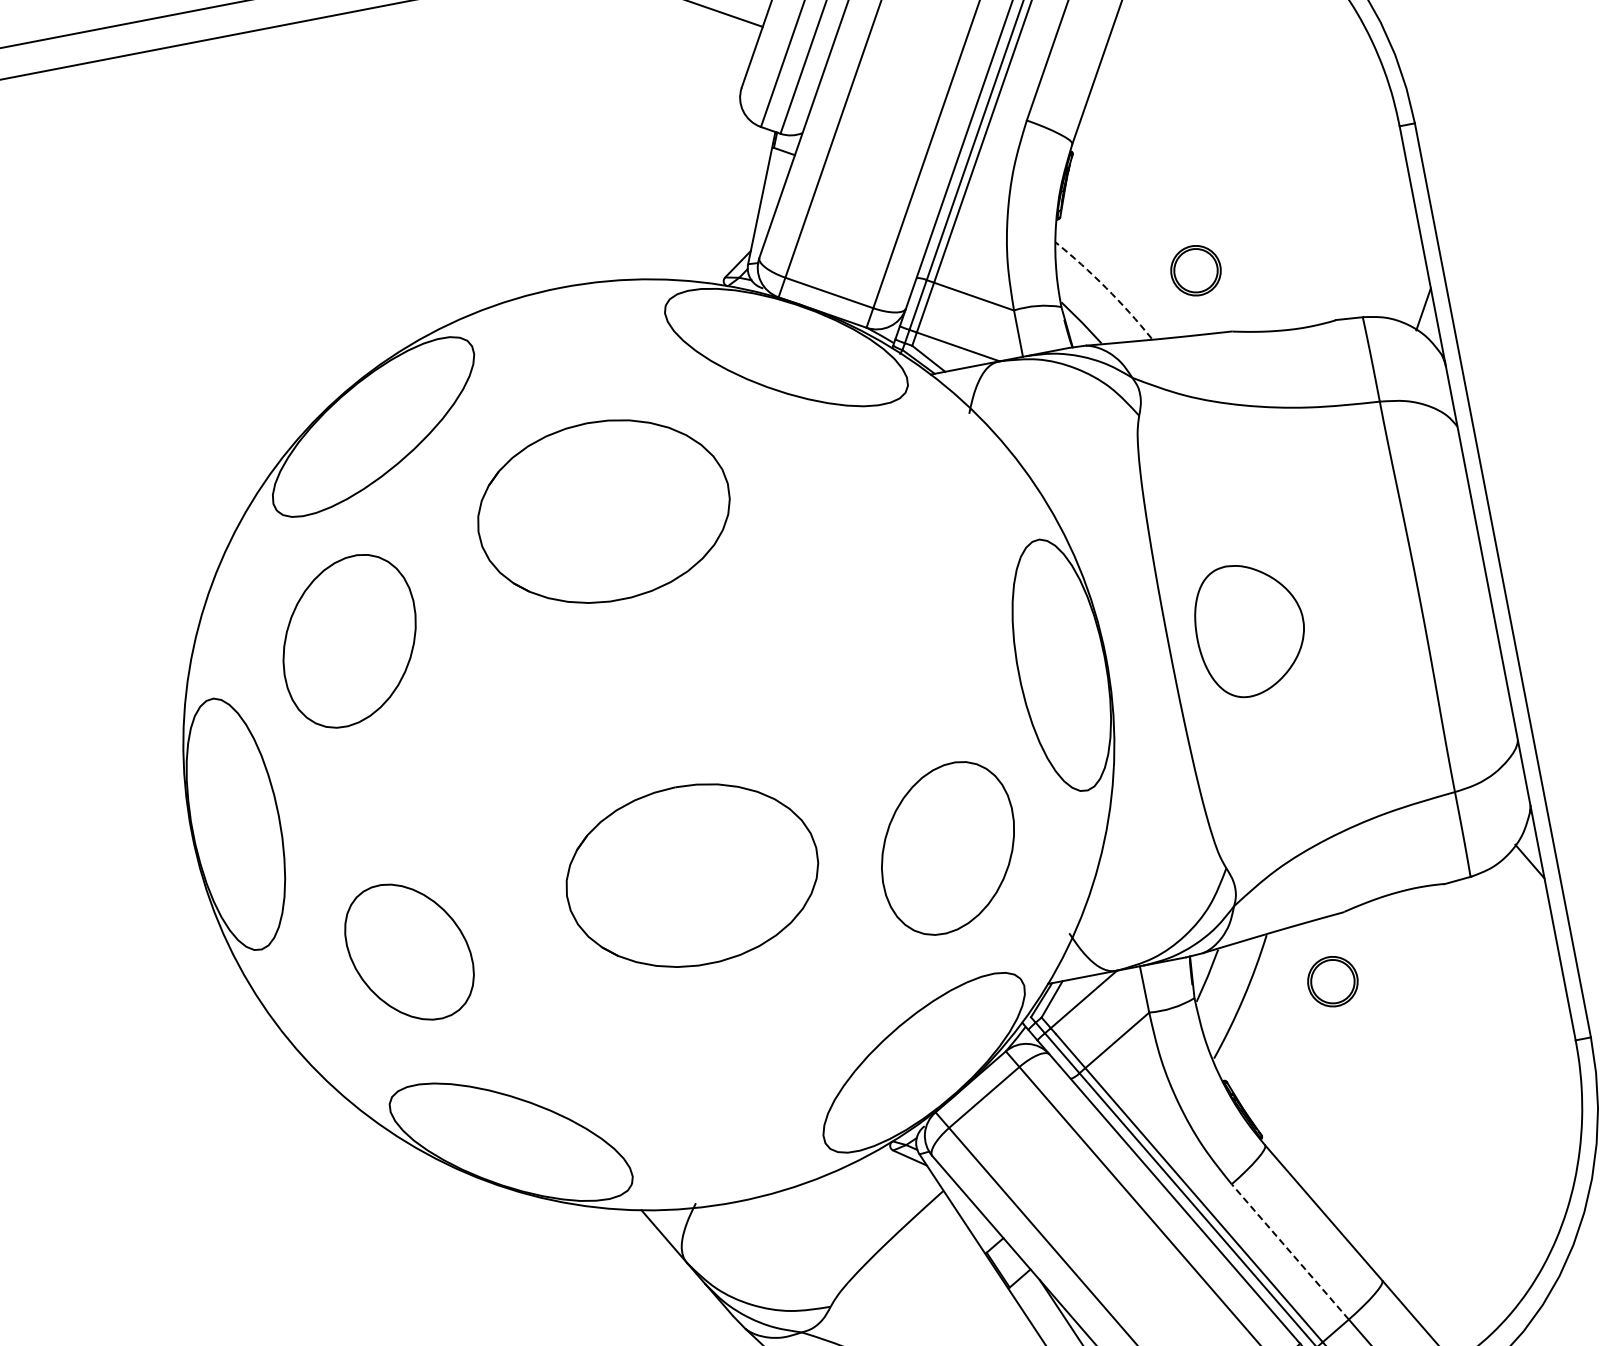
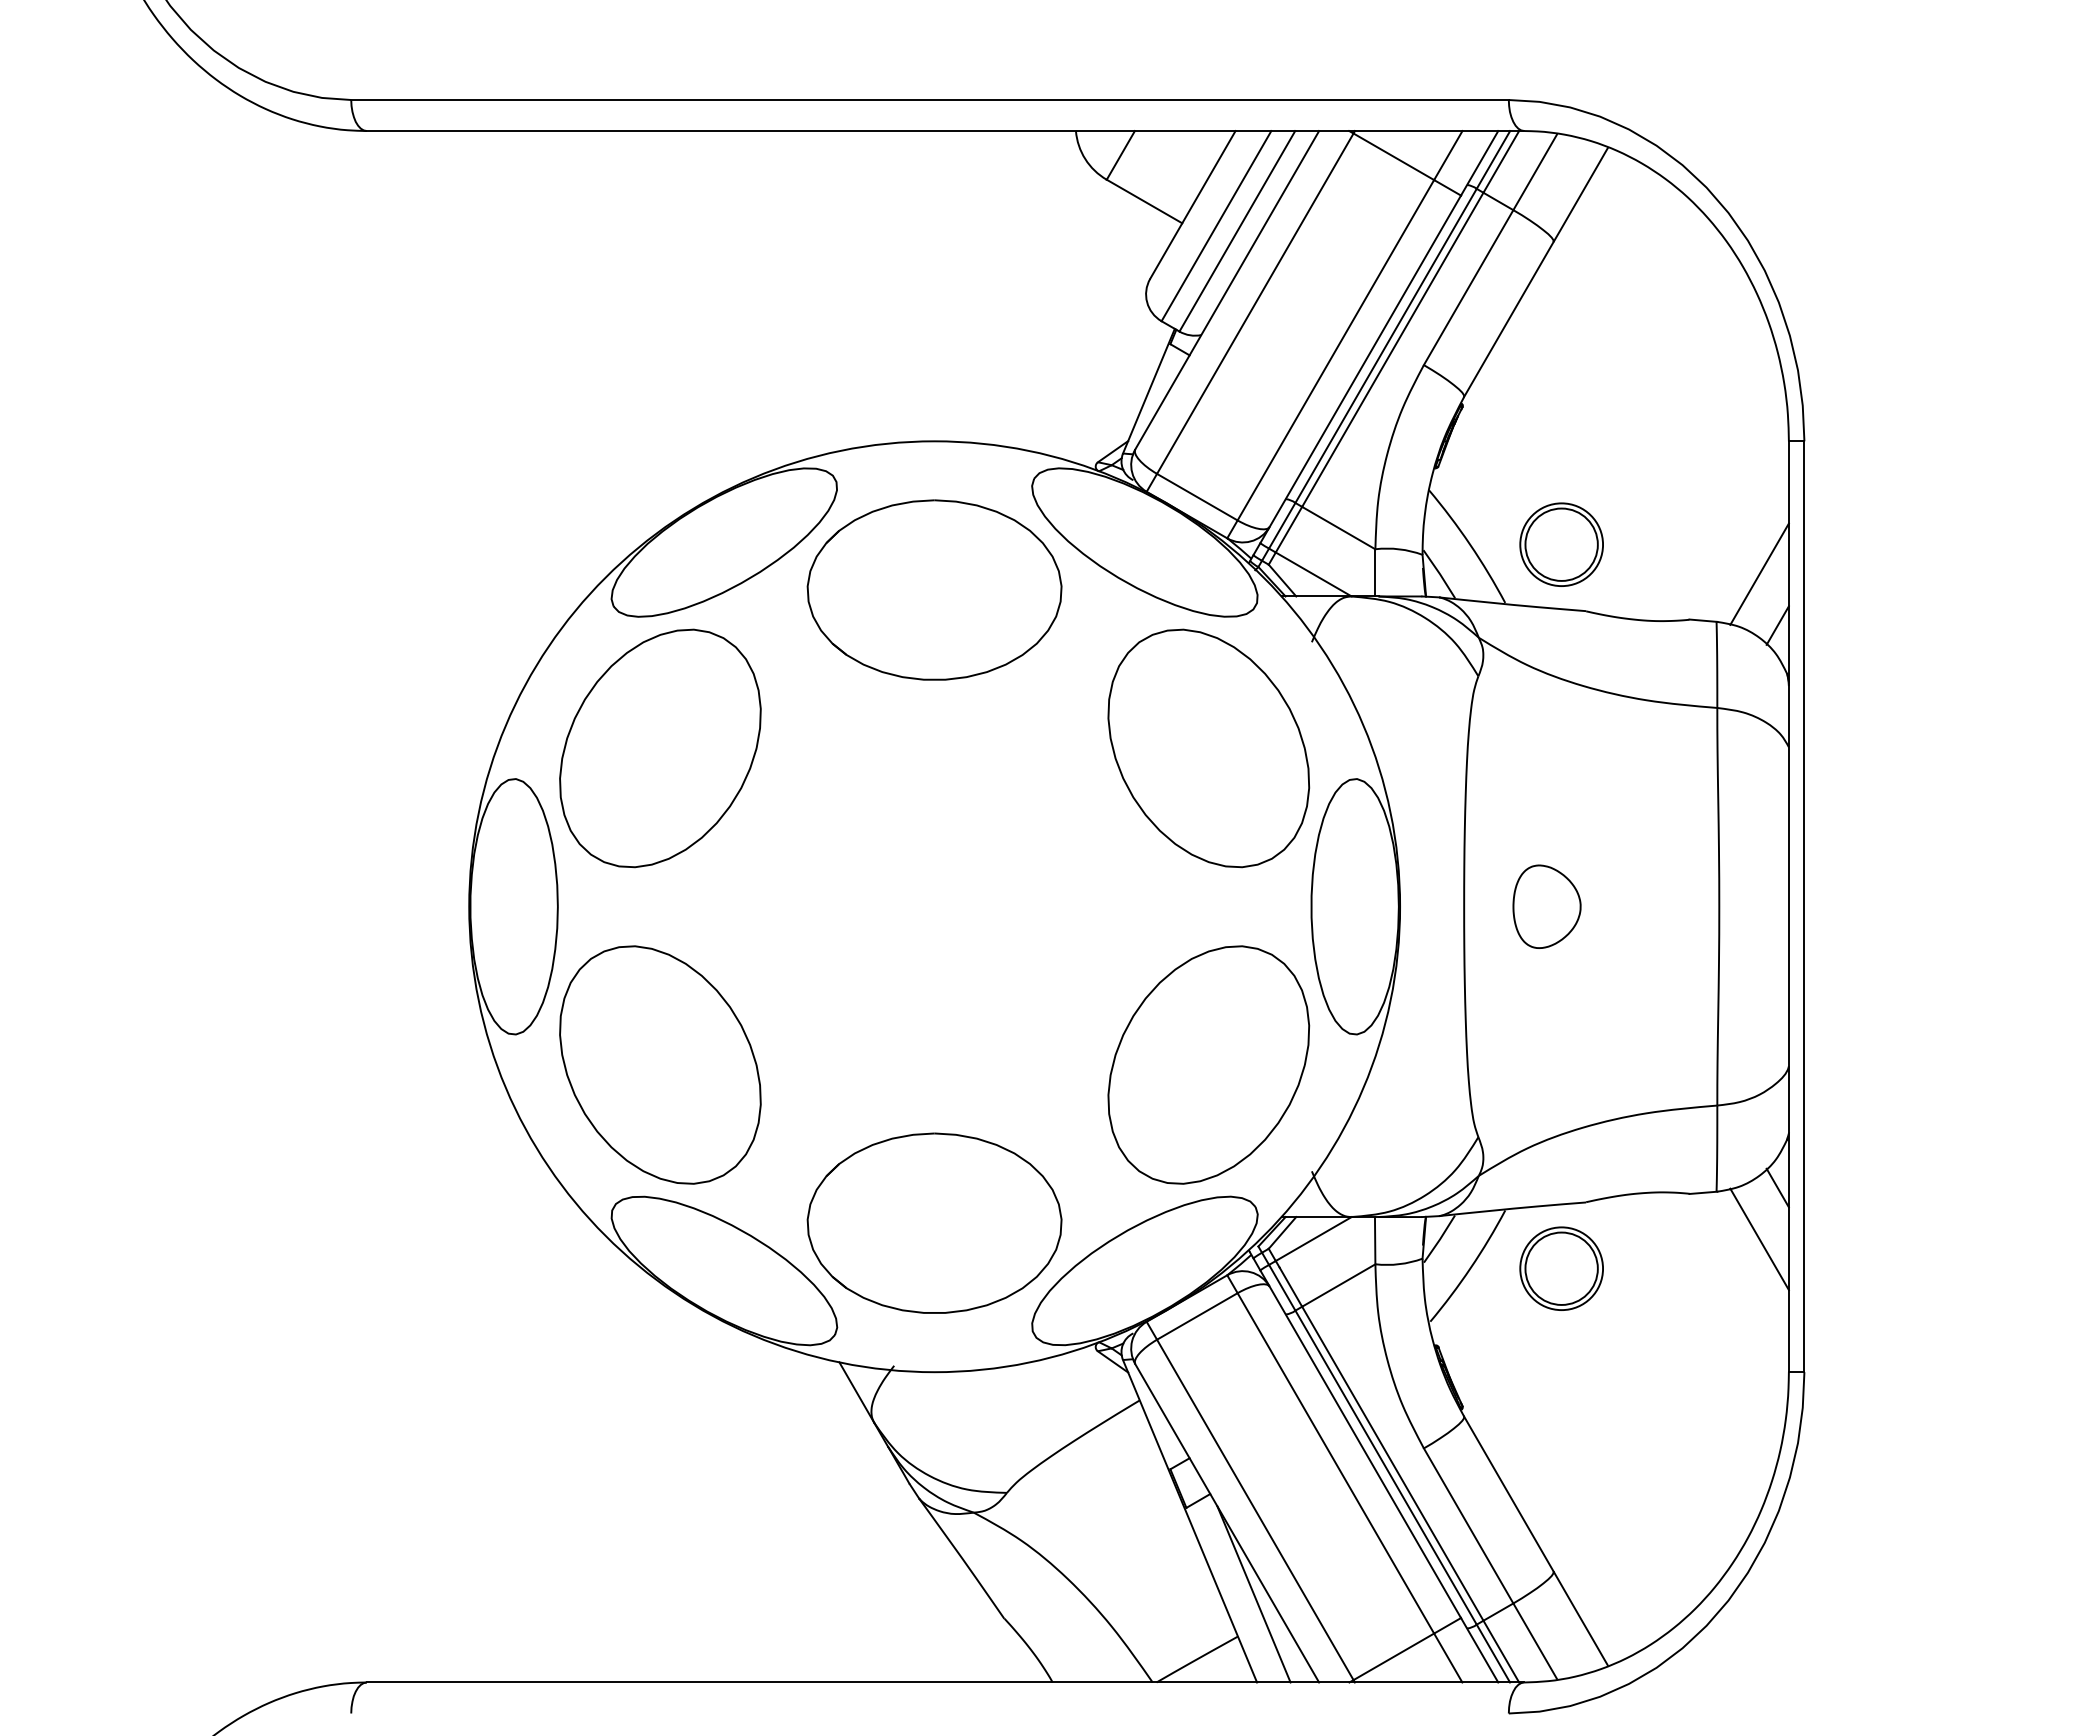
line: (1395, 261) -> (1759, 573), added
part: (1195, 270) -> (1561, 544), size x1.67
arc: (1106, 287) -> (1470, 544), dashed -> solid
part: (603, 510) -> (934, 589), moved
part: (887, 537) -> (1208, 748), added
part: (1249, 628) -> (1546, 906), size x0.62
part: (349, 641) -> (660, 748), size x1.43
part: (947, 847) -> (1208, 1064), size x1.43
part: (692, 874) -> (934, 1222), moved
line: (1521, 915) -> (1759, 1239), added
part: (409, 951) -> (660, 1064), size x1.67
part: (1332, 981) -> (1561, 1268), size x1.67
line: (1290, 1251) -> (1468, 1525), dashed -> solid

